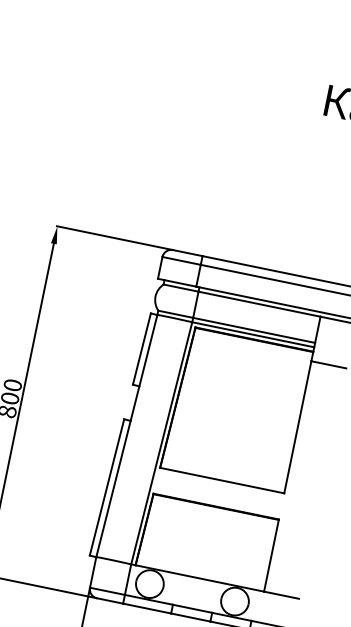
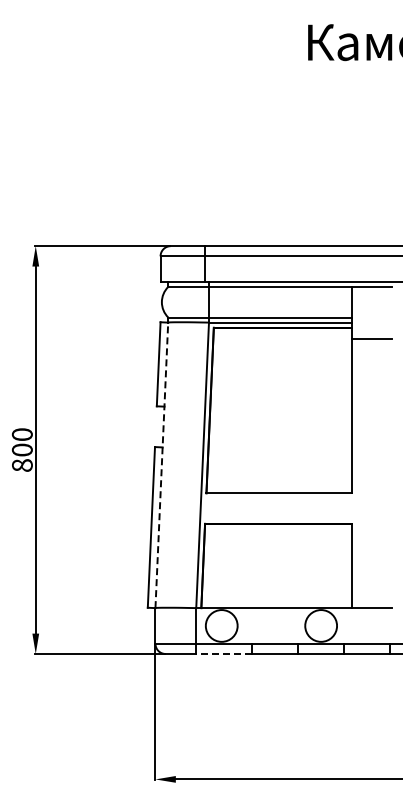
line: (126, 436) -> (161, 465), solid -> dashed
line: (146, 608) -> (223, 654), solid -> dashed

